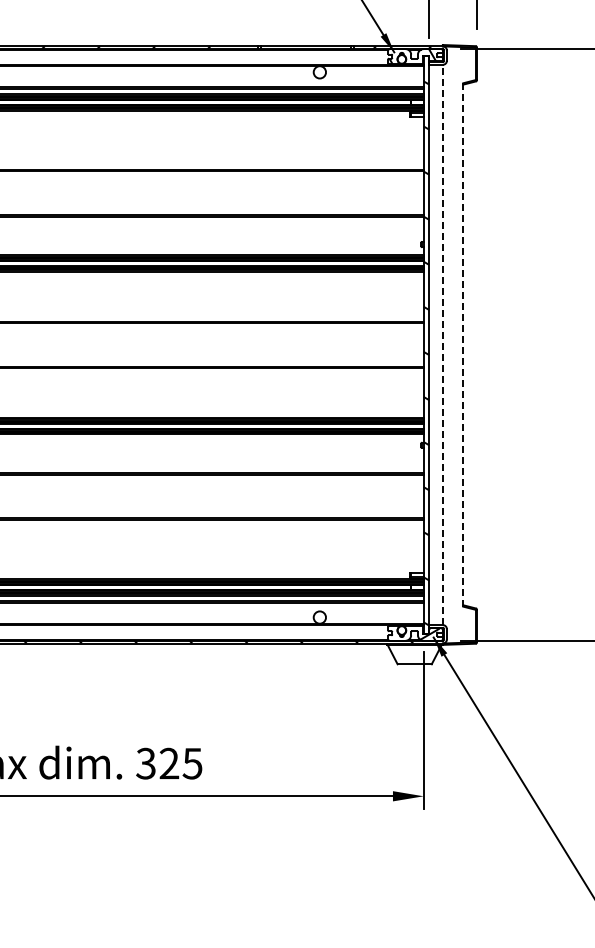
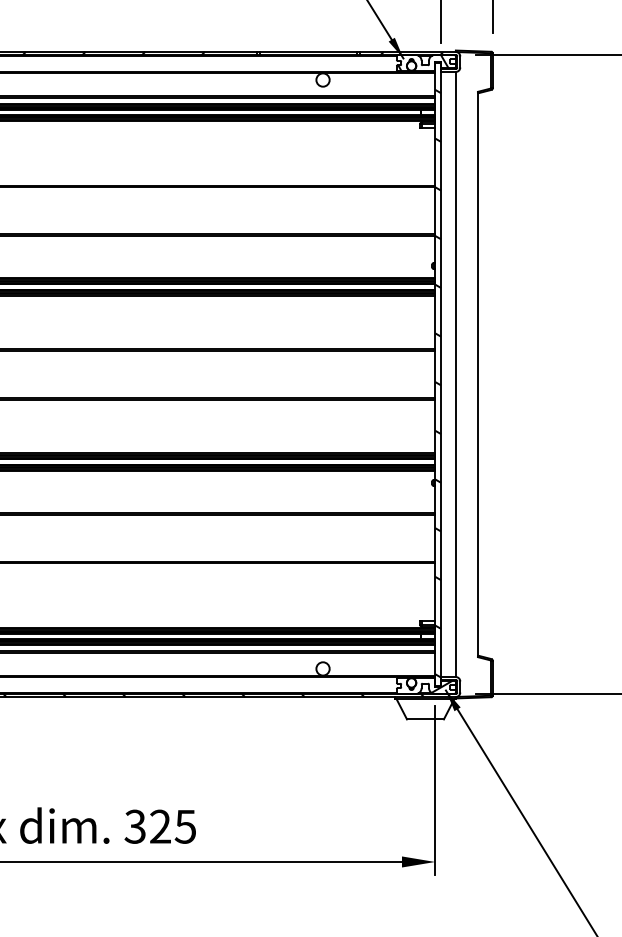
line: (442, 344) -> (455, 374), dashed -> solid
line: (463, 344) -> (478, 374), dashed -> solid

